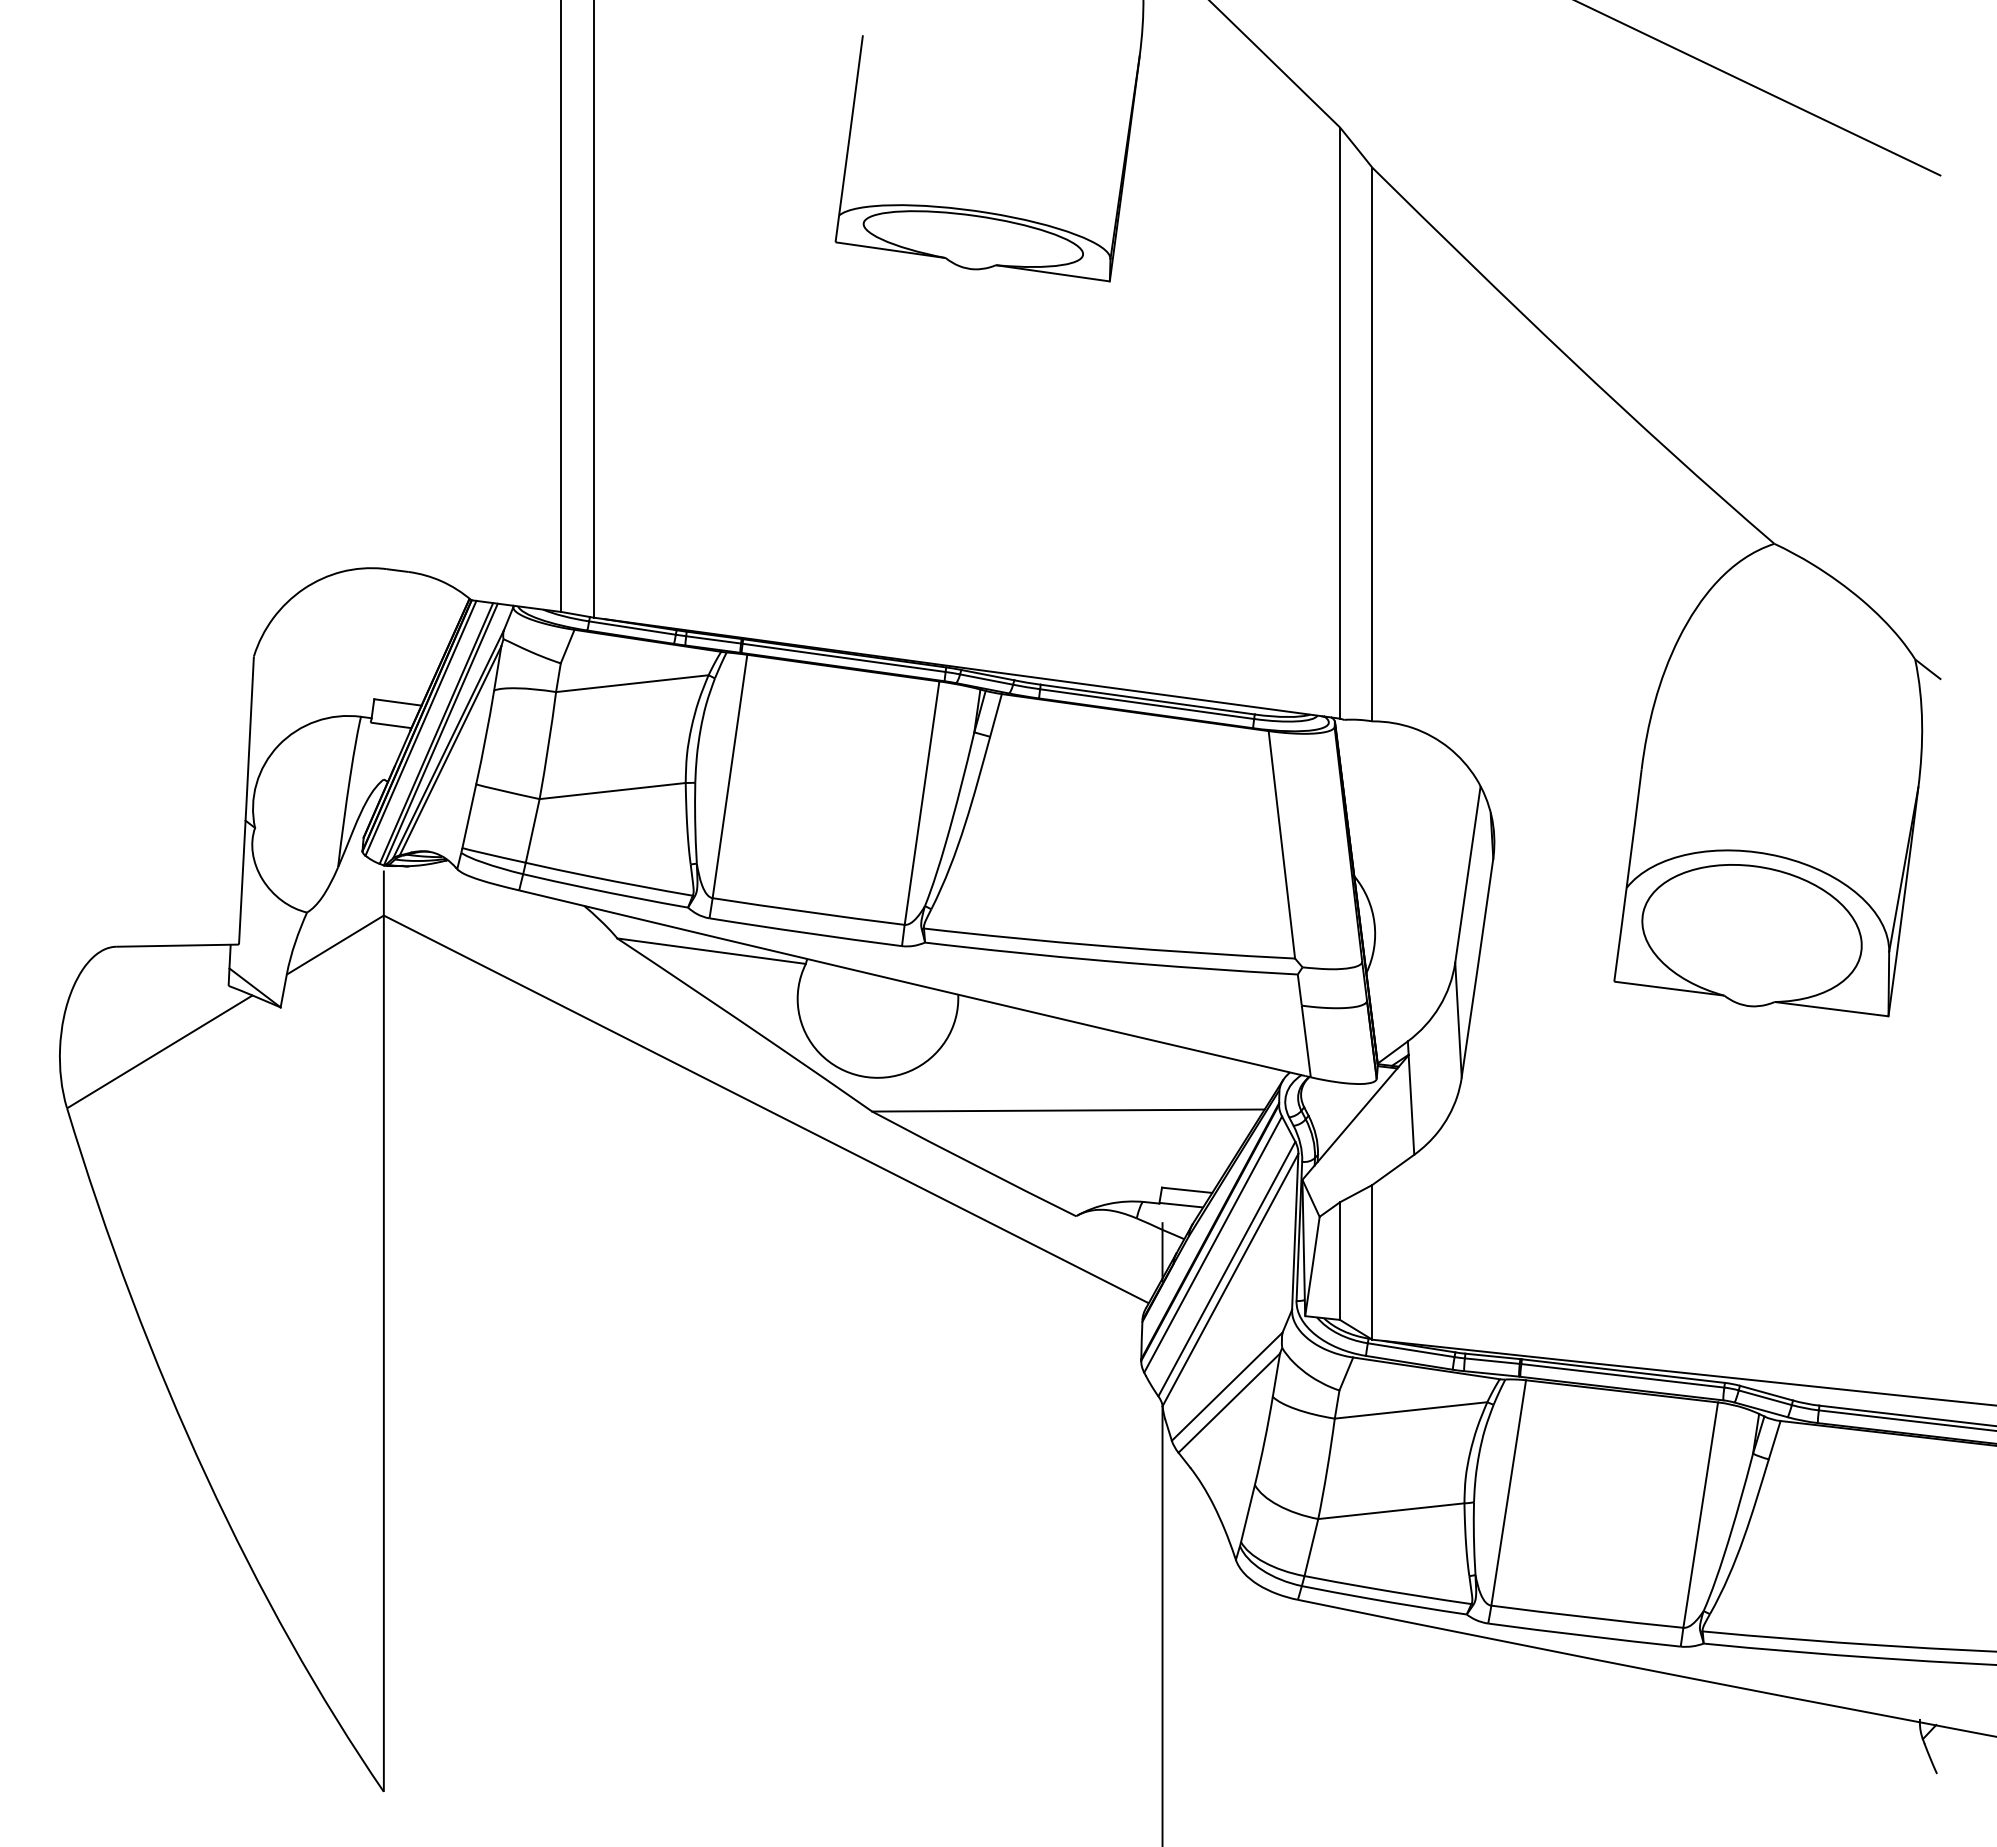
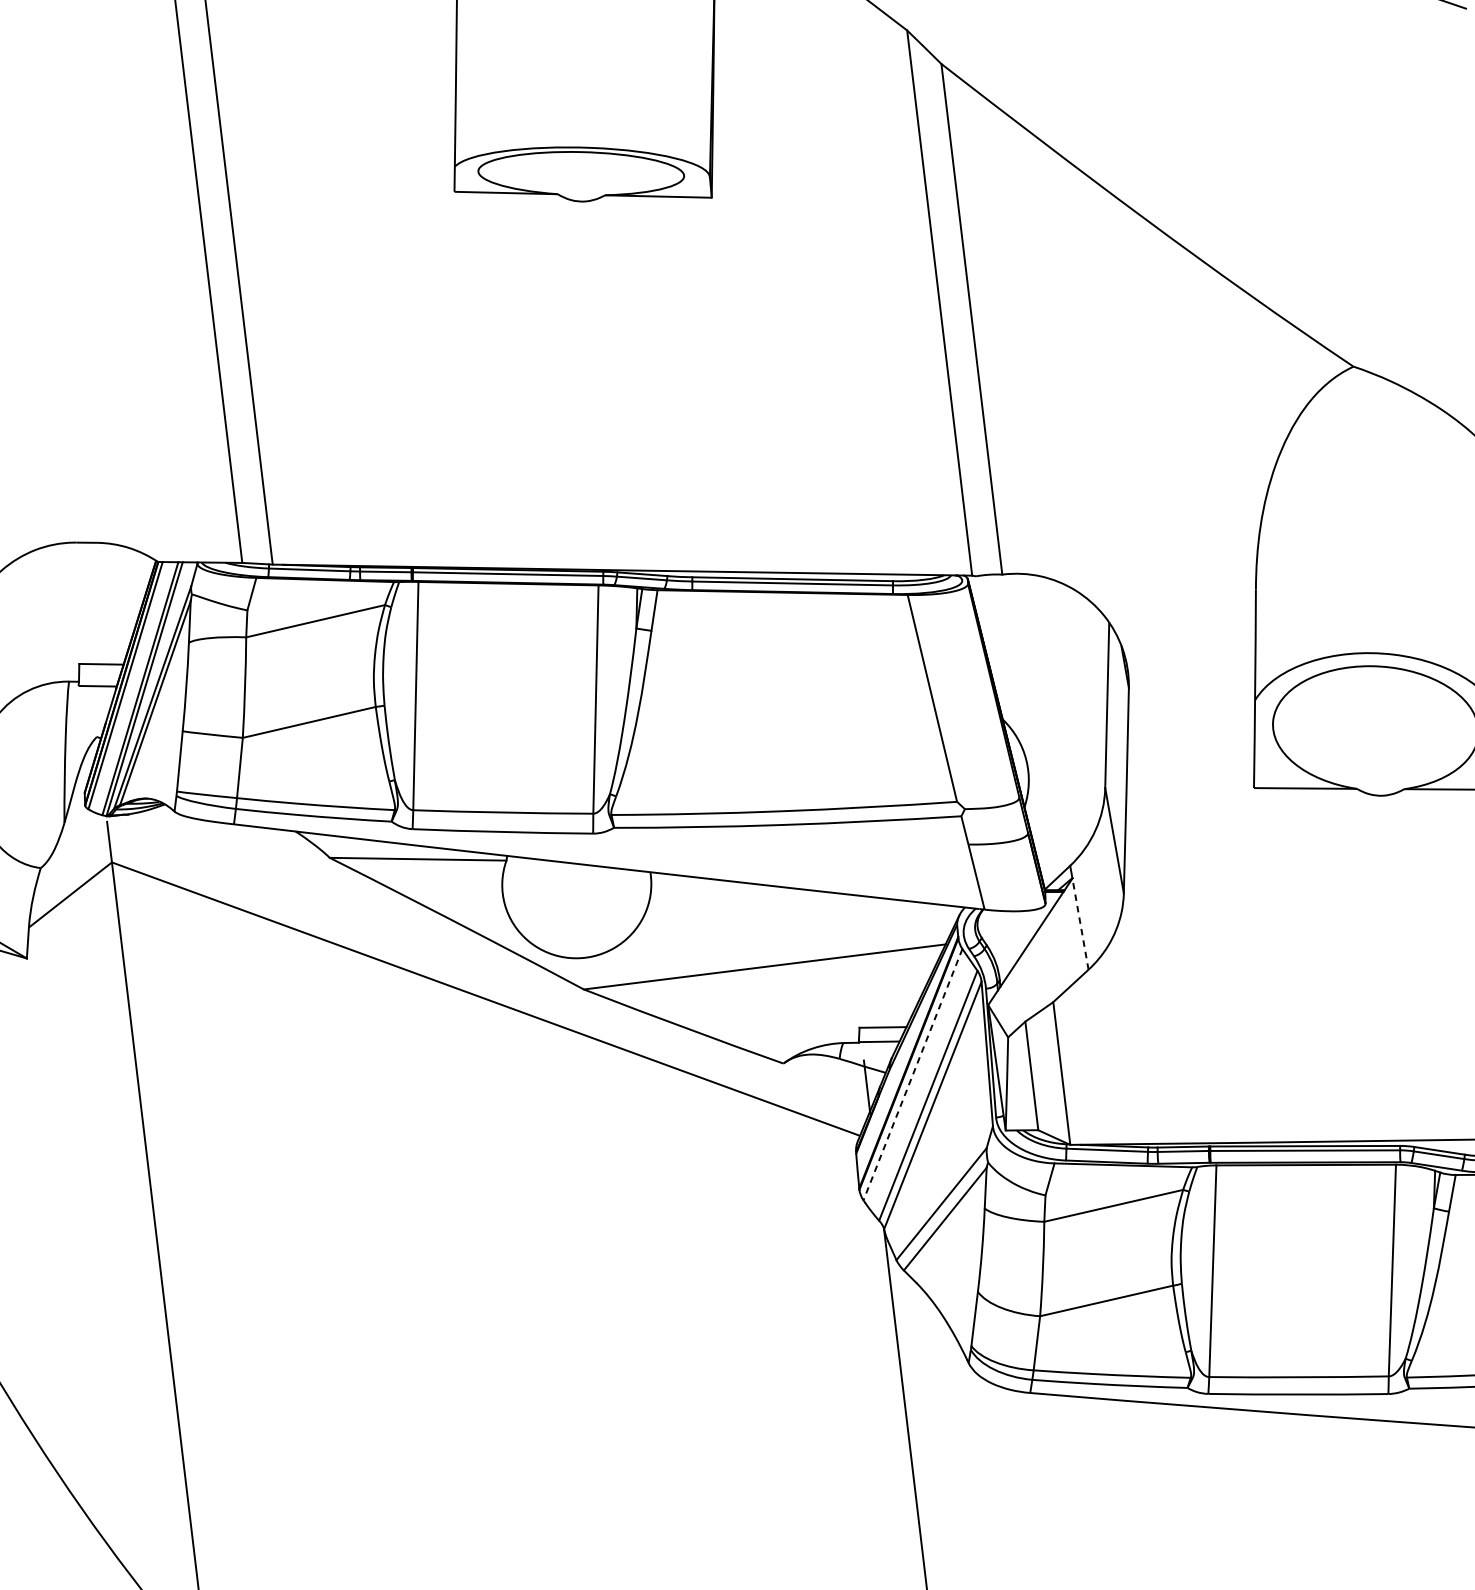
line: (1411, 1104) -> (1080, 923), solid -> dashed
line: (1212, 1245) -> (912, 1075), solid -> dashed

